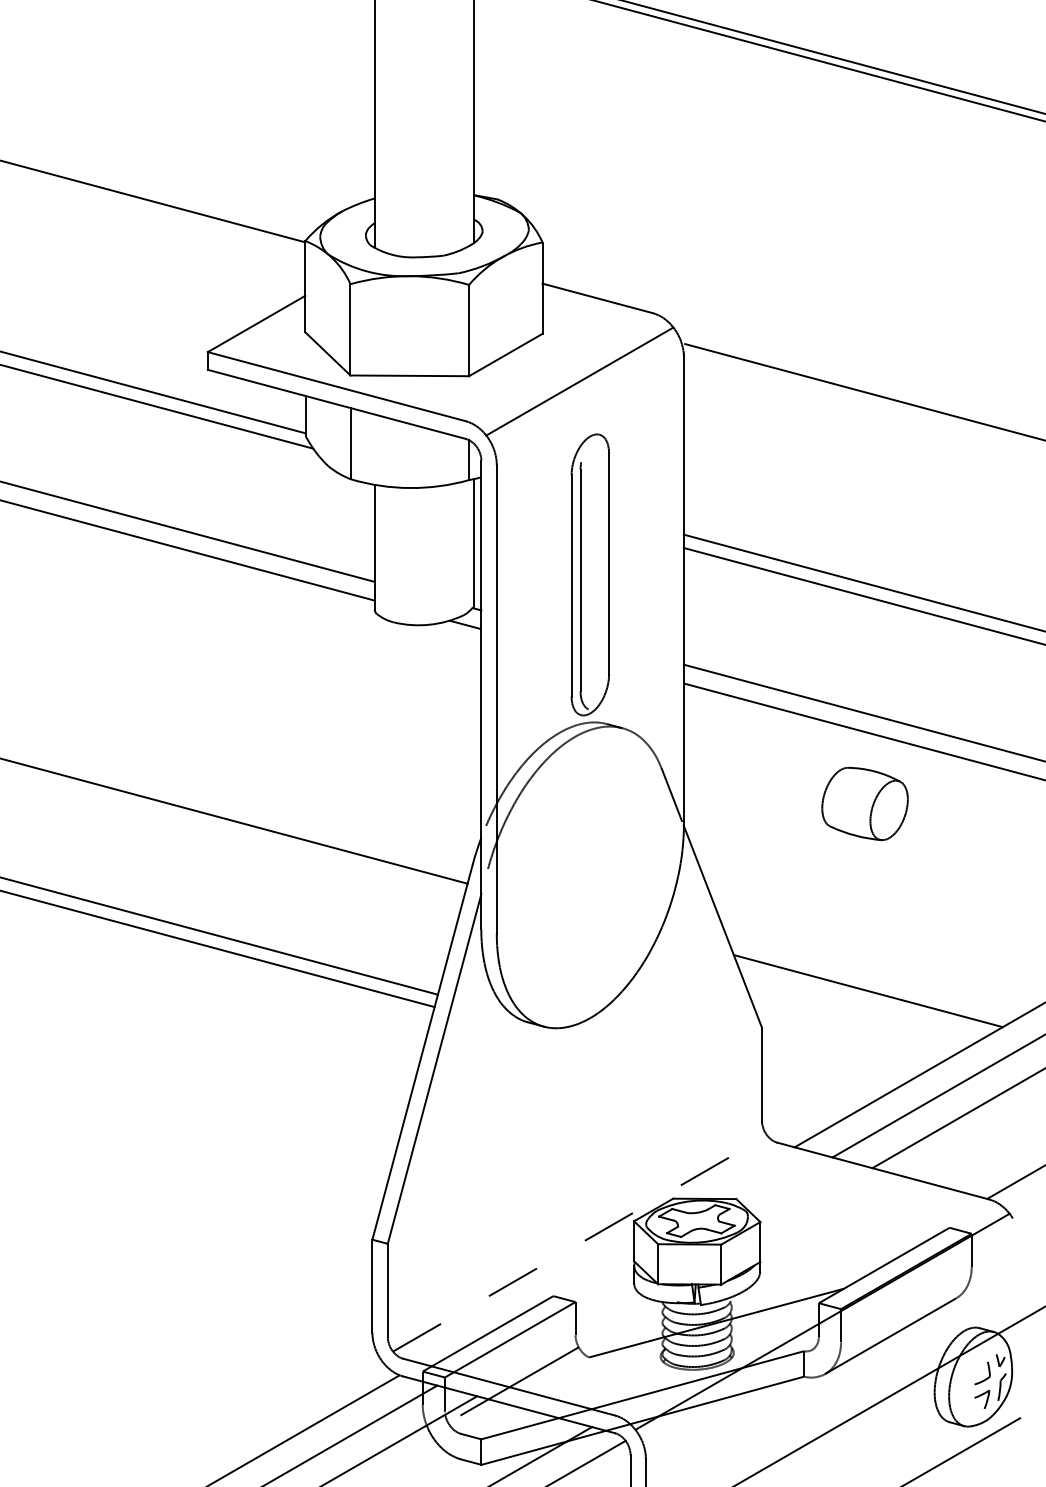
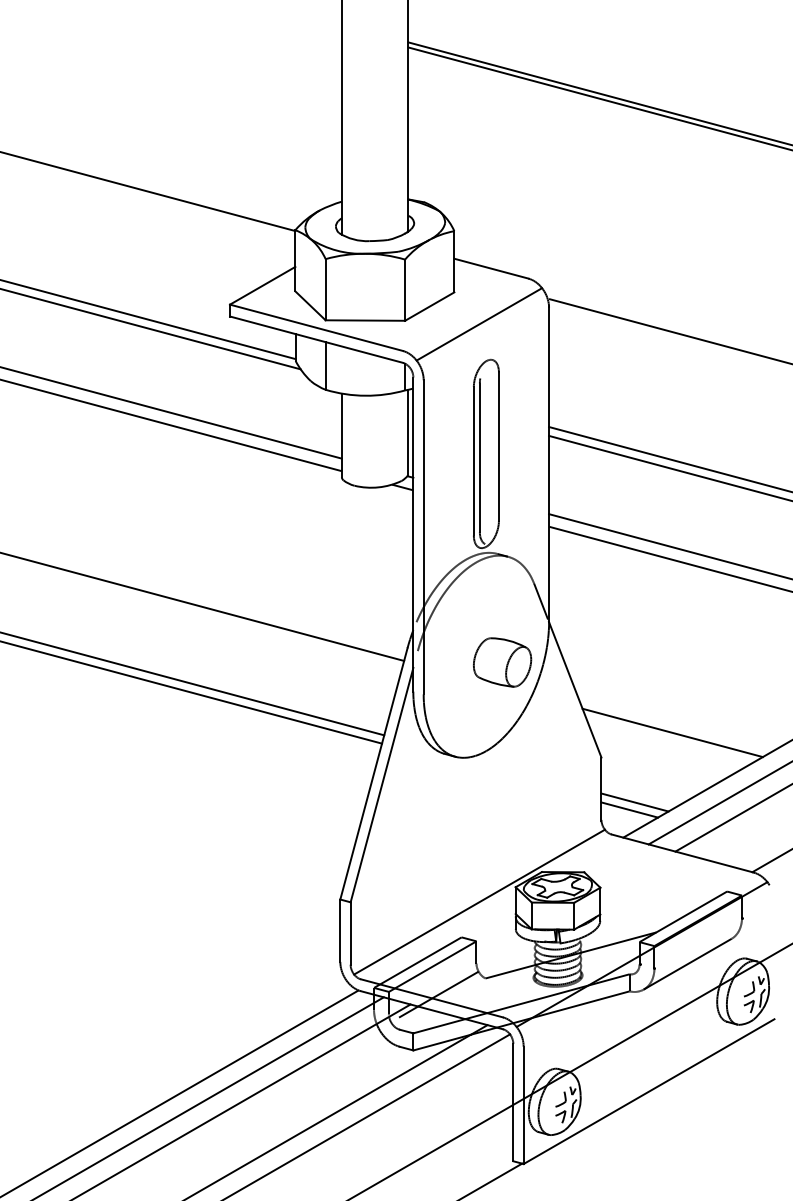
part: (865, 803) -> (502, 662), moved
line: (811, 1094) -> (634, 802), added
line: (803, 1105) -> (629, 809), added
line: (580, 1244) -> (479, 902), dashed -> solid

